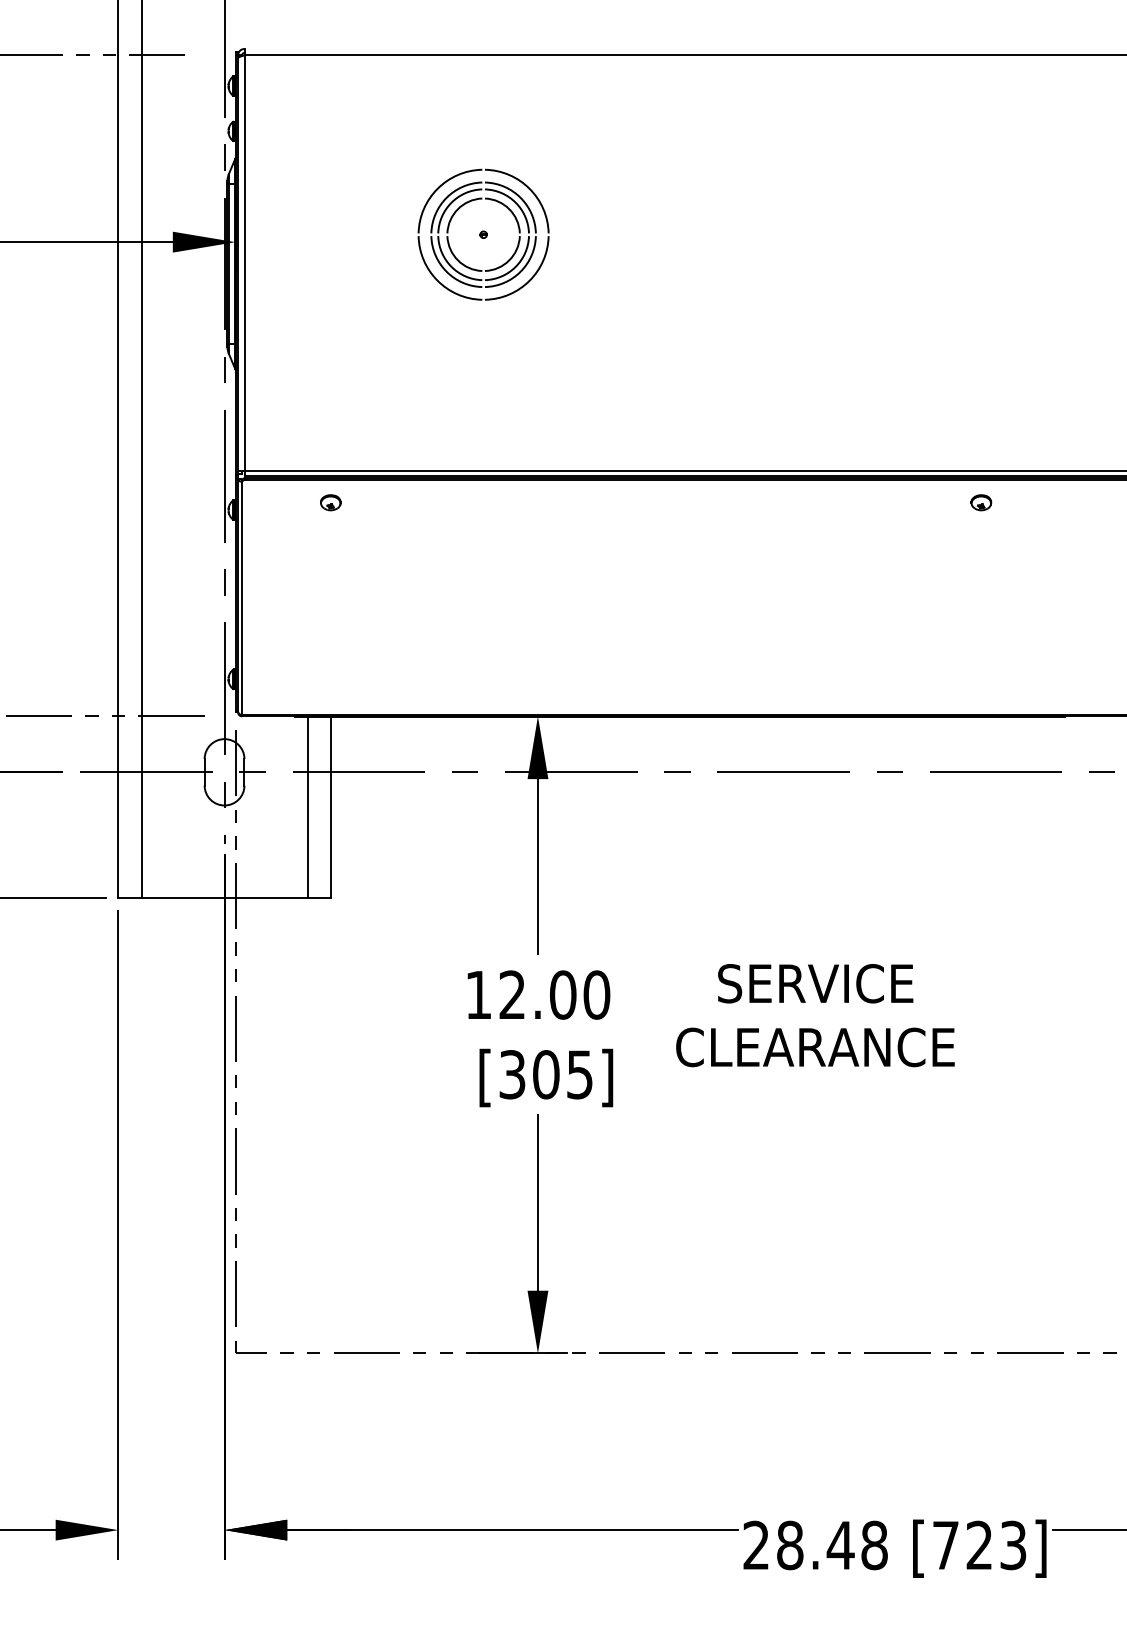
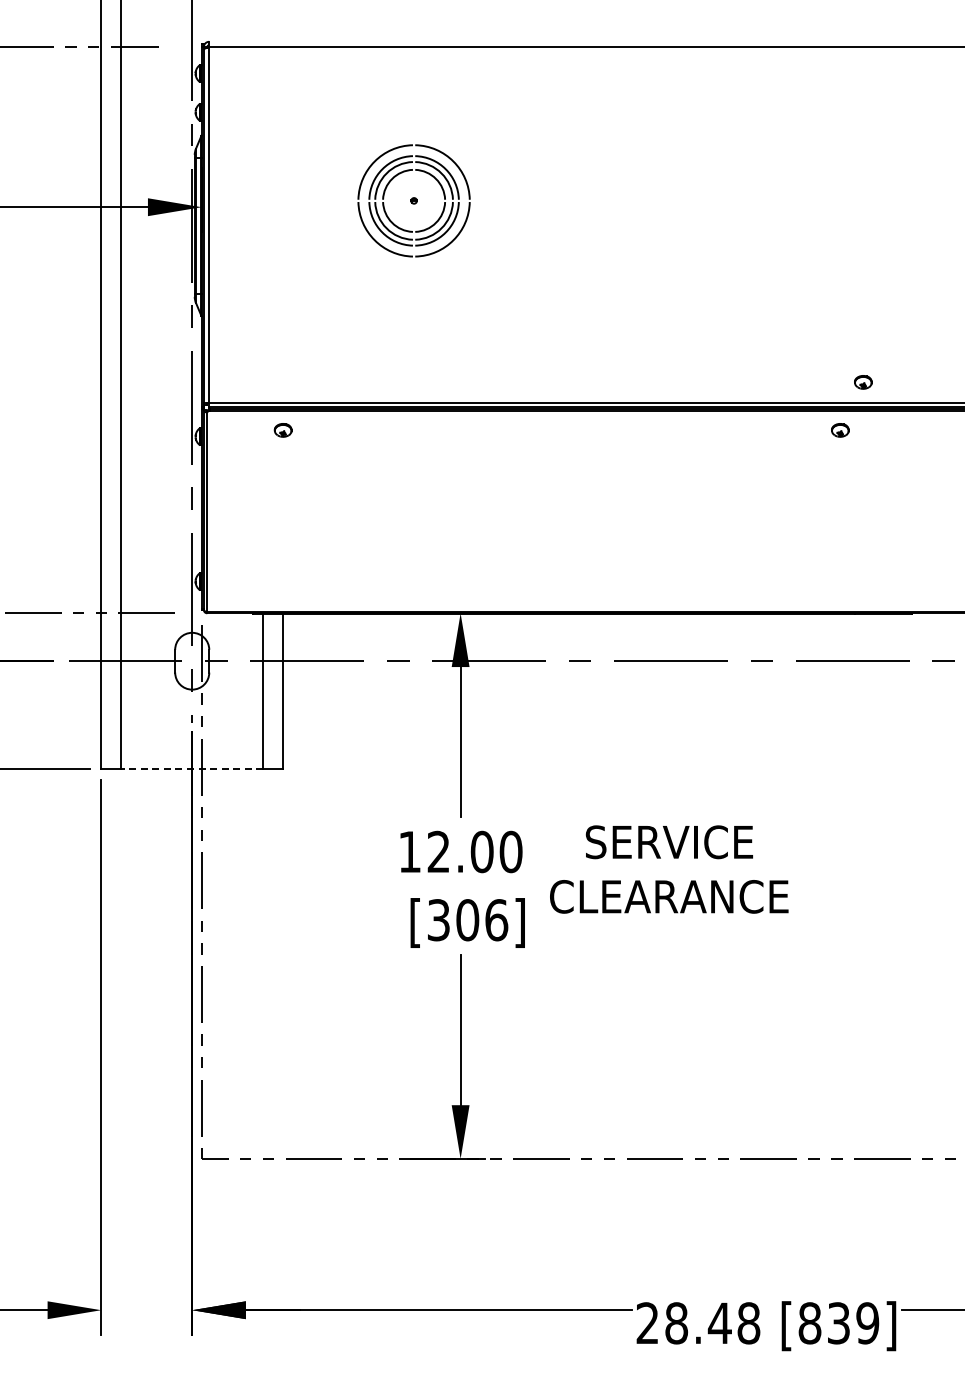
part: (1008, 446) -> (863, 382), added
line: (223, 898) -> (191, 769), solid -> dashed
text: (815, 1015) -> (669, 869), moved
text: (579, 1075) -> (496, 920), [305] -> [306]
text: (979, 1545) -> (838, 1323), [723] -> [839]

